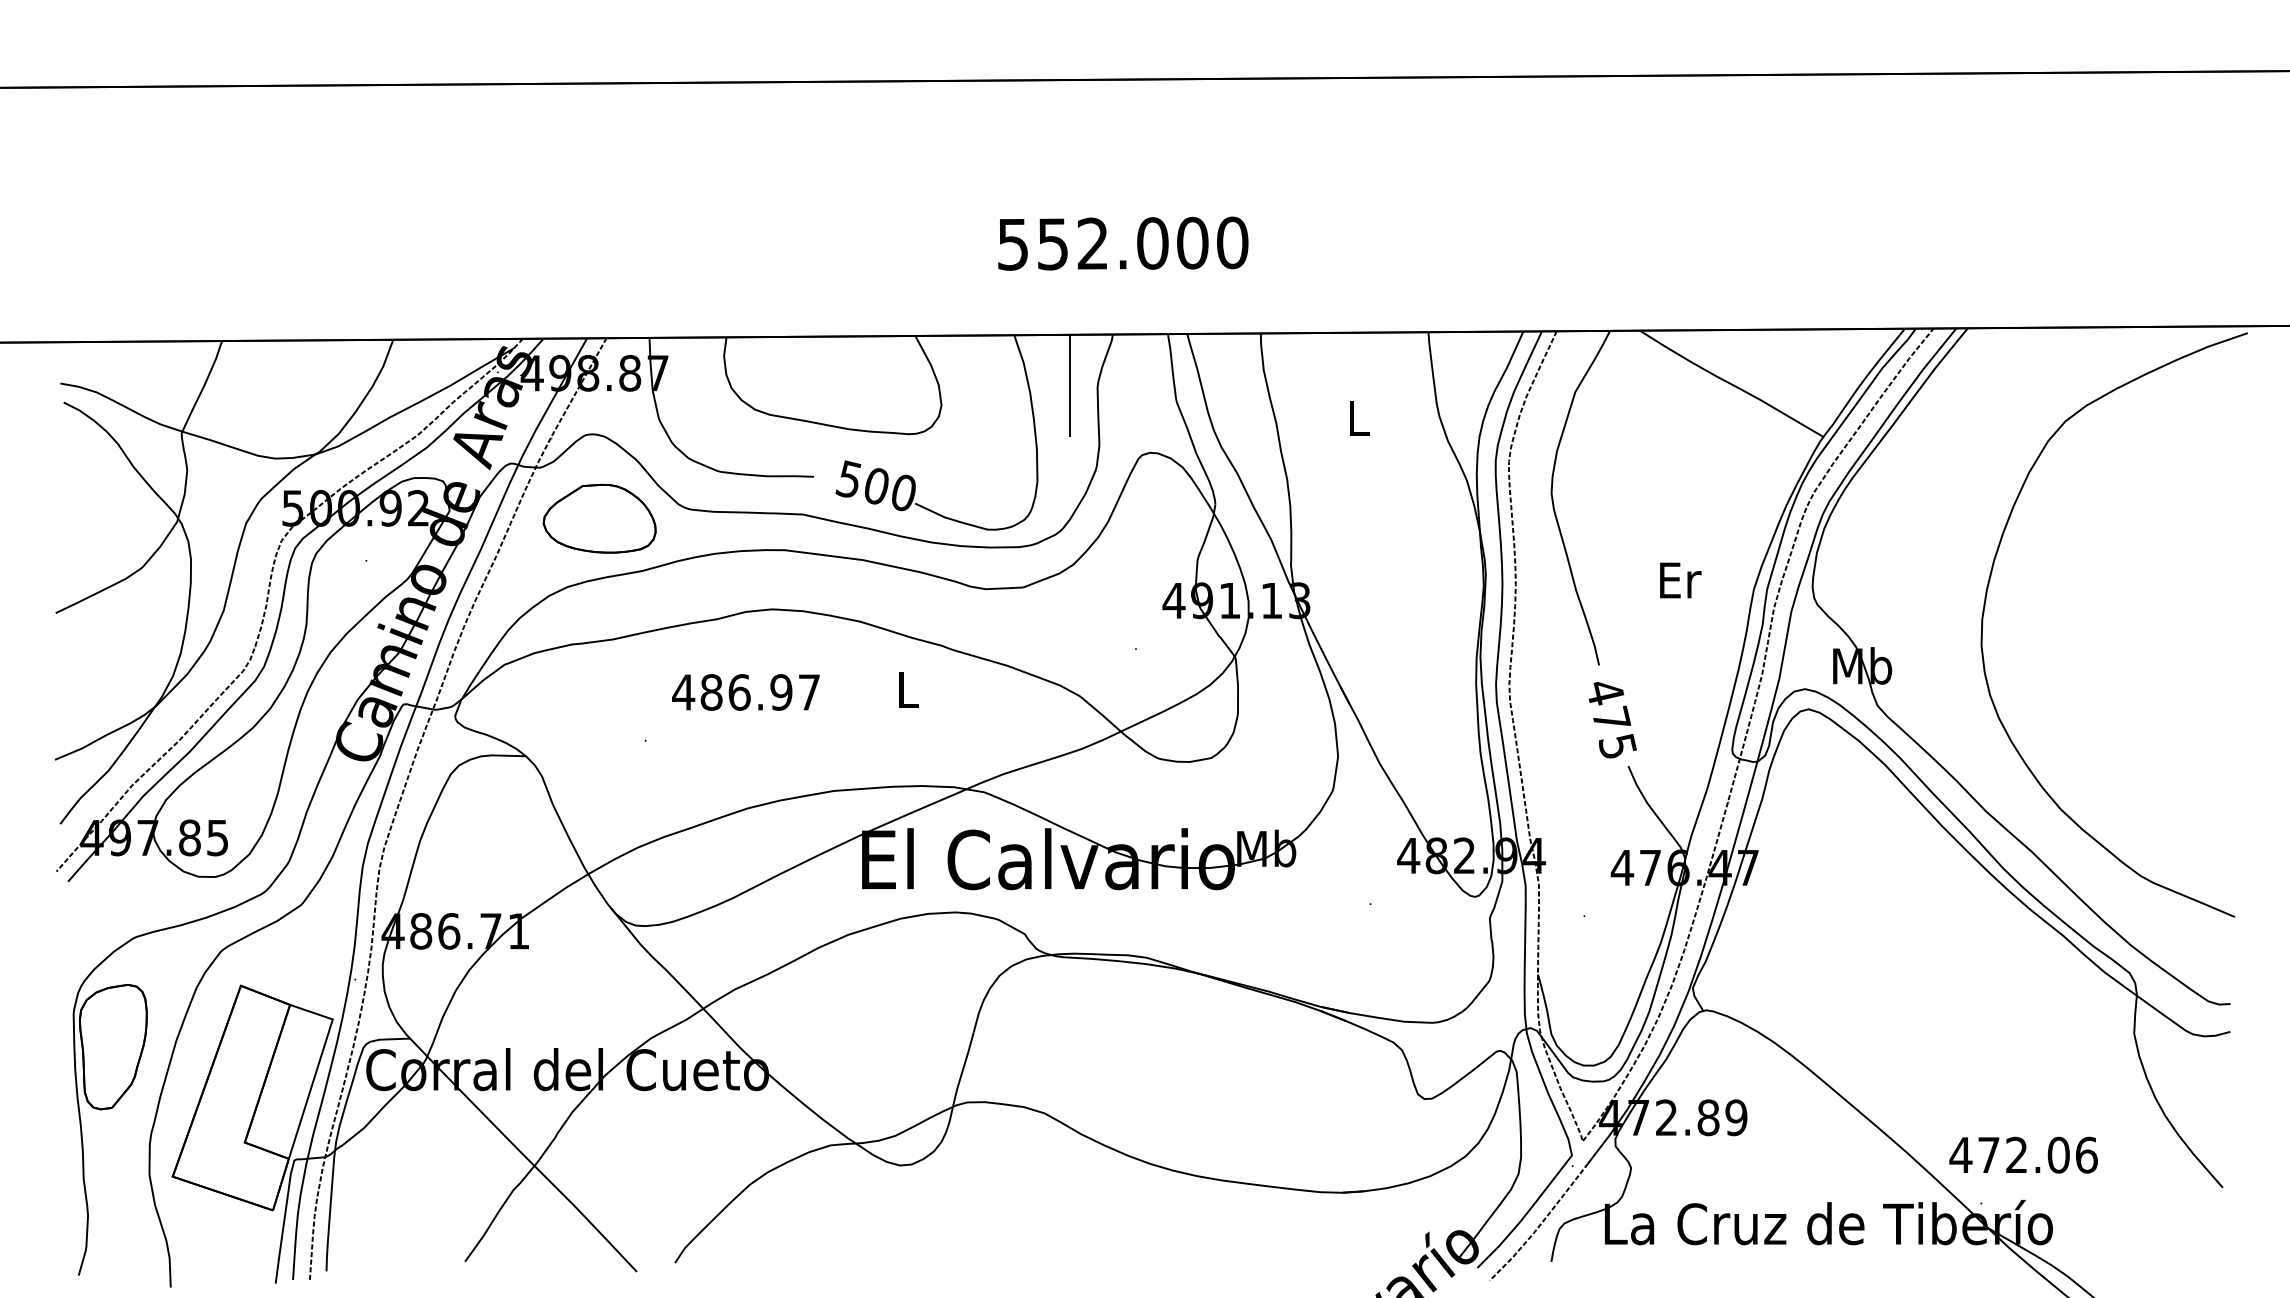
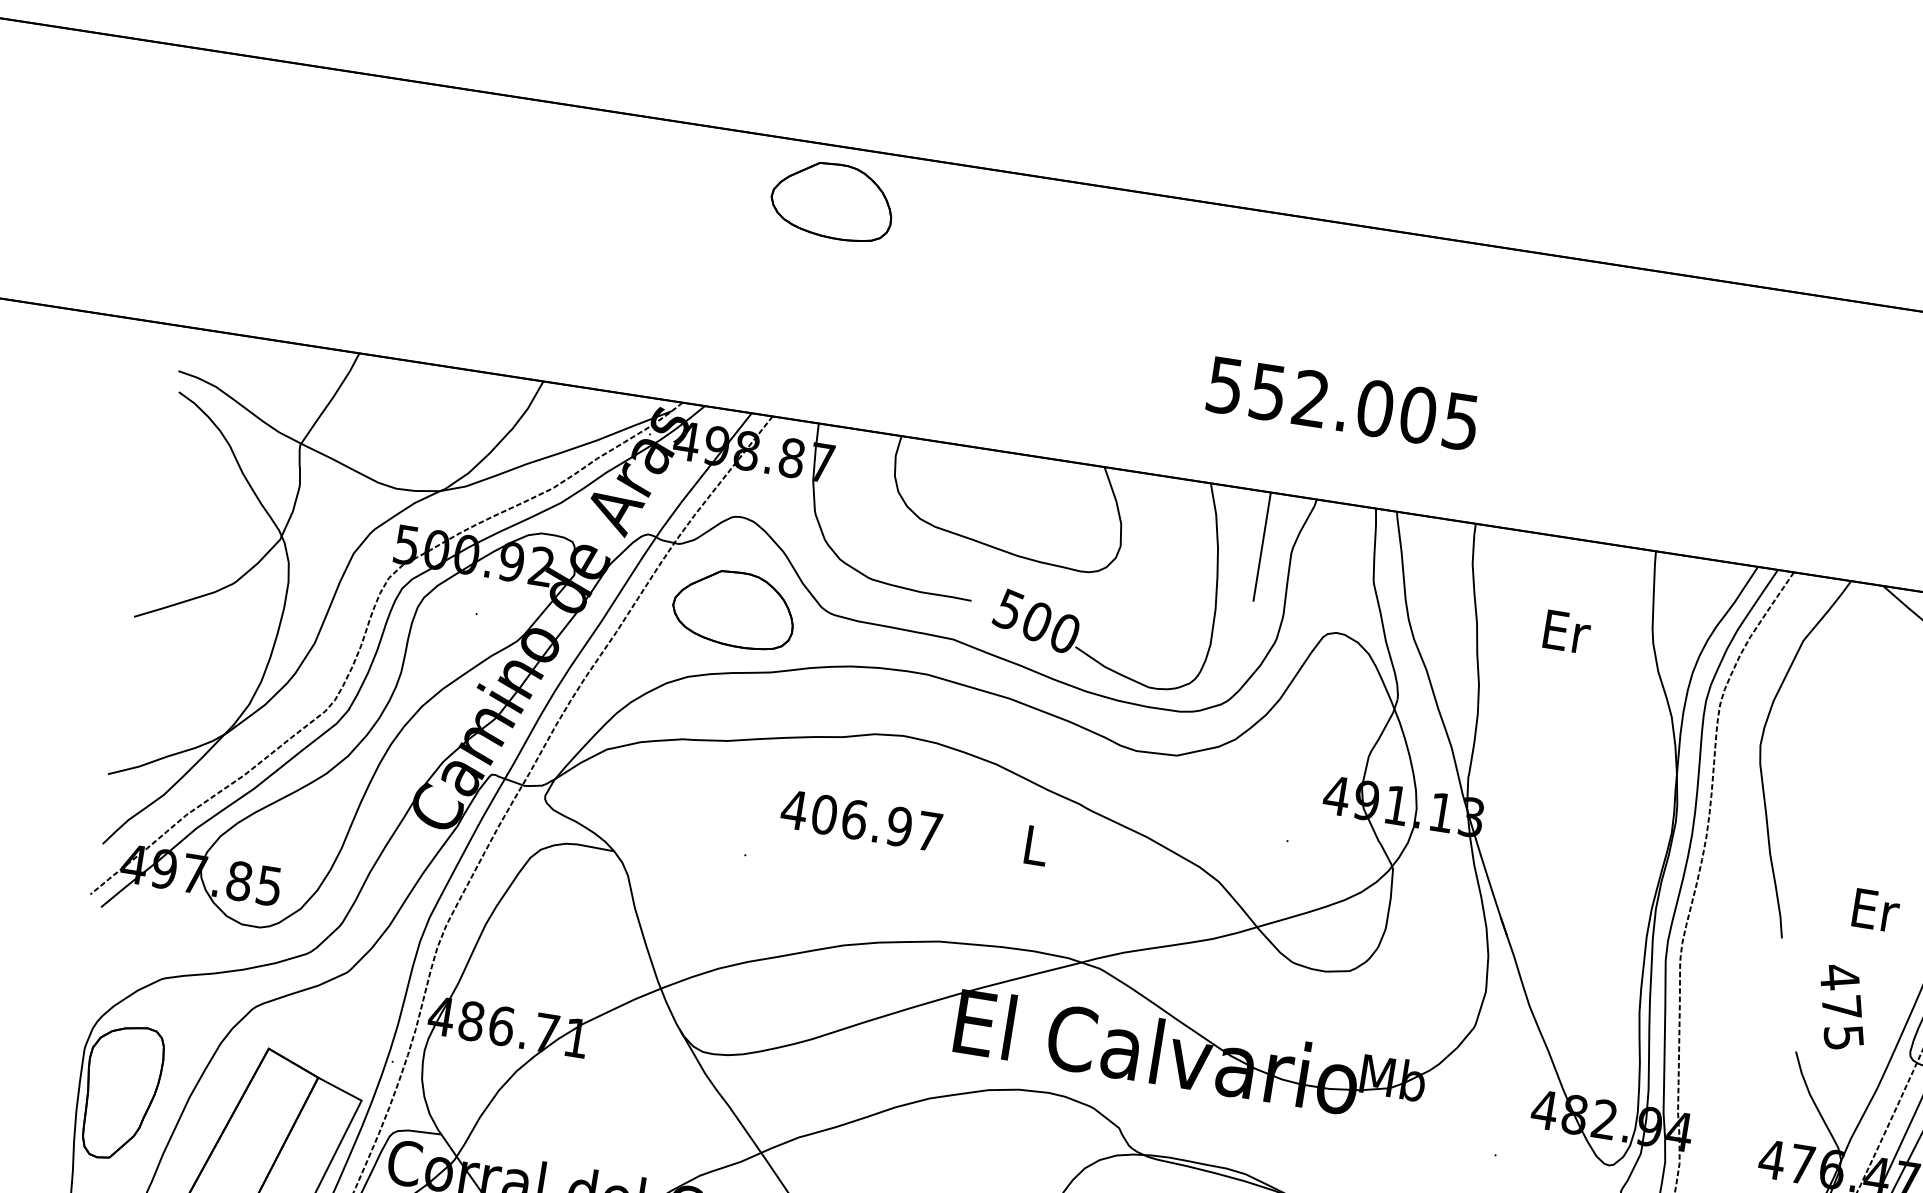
part: (629, 133) -> (832, 200), added
text: (1232, 242) -> (1461, 421), 552.000 -> 552.005
text: (1359, 418) -> (1567, 632), L -> Er
text: (1680, 580) -> (1875, 910), moved
text: (711, 692) -> (824, 814), 486.97 -> 406.97
text: (1612, 720) -> (1842, 1008), moved

